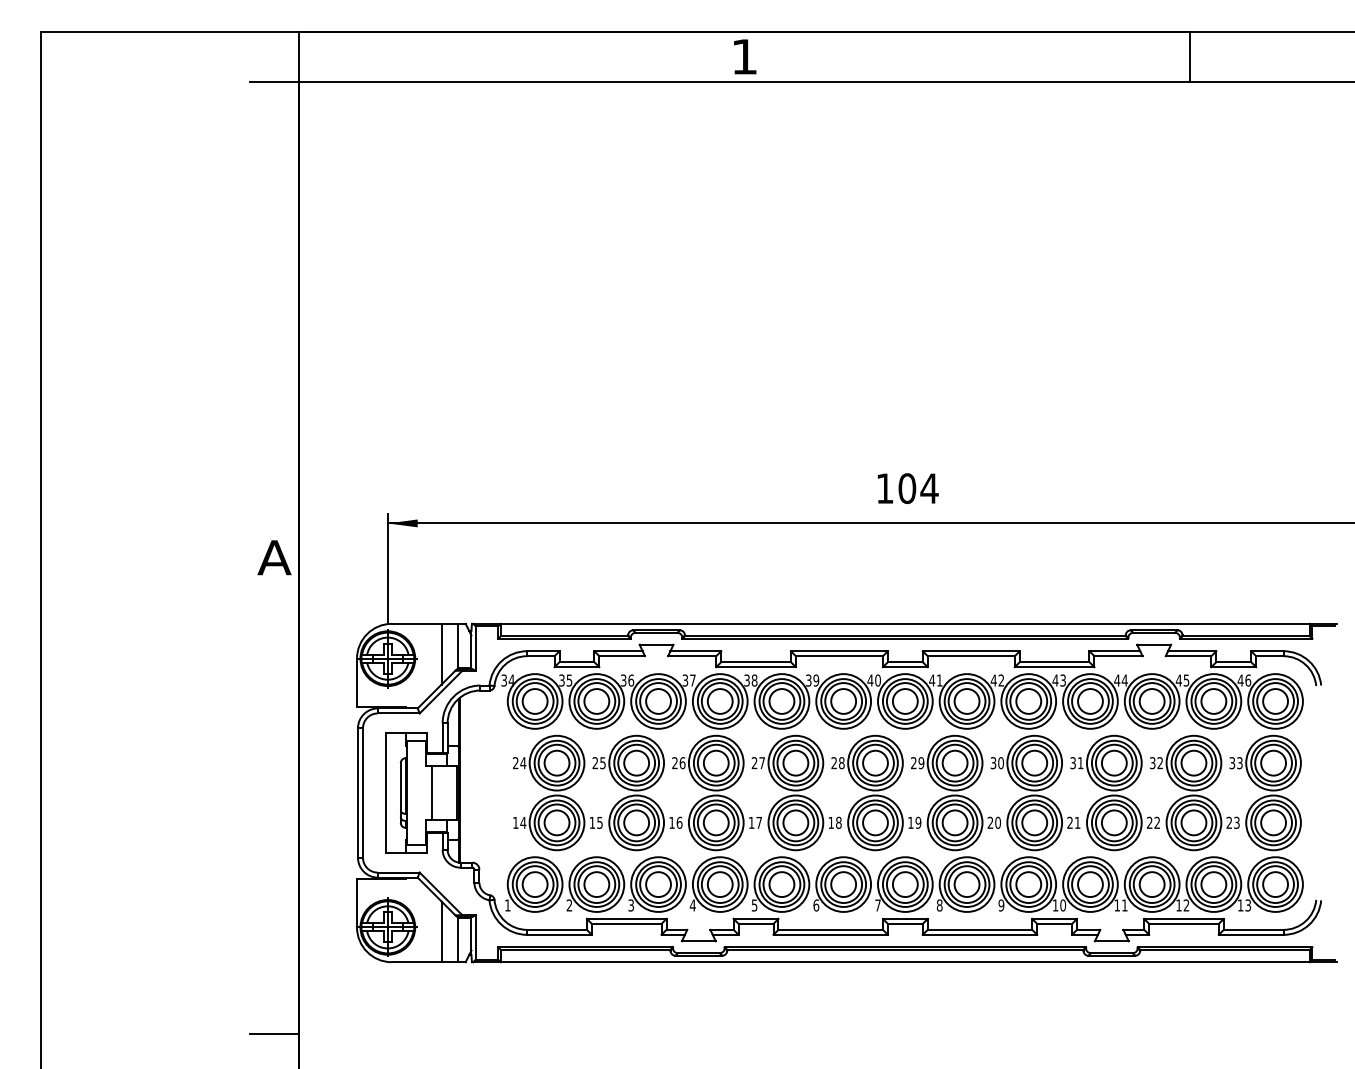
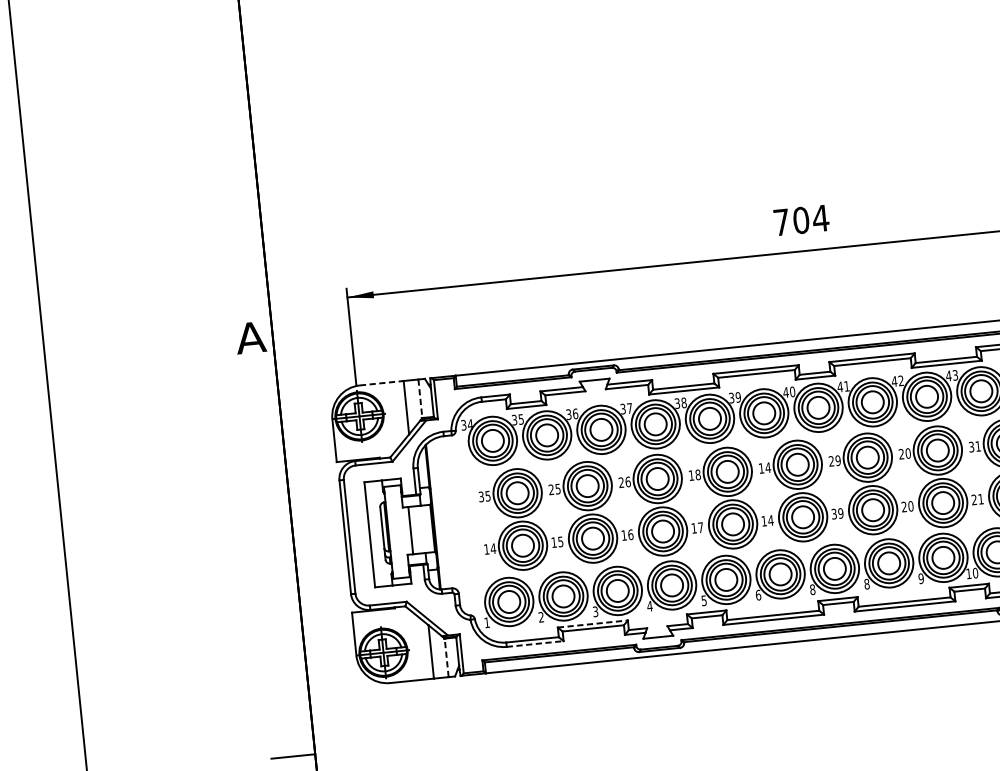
text: (884, 488) -> (781, 222), 104 -> 704
line: (416, 623) -> (381, 382), solid -> dashed
line: (458, 645) -> (420, 398), solid -> dashed
text: (519, 763) -> (484, 496), 24 -> 35
text: (758, 763) -> (694, 475), 27 -> 18
text: (837, 763) -> (764, 468), 28 -> 14
text: (993, 763) -> (901, 454), 30 -> 20
text: (838, 822) -> (770, 520), 18 -> 14
text: (910, 822) -> (833, 513), 19 -> 39
text: (877, 905) -> (812, 589), 7 -> 8
line: (626, 918) -> (592, 623), solid -> dashed
line: (560, 934) -> (536, 643), solid -> dashed
line: (458, 940) -> (446, 658), solid -> dashed

